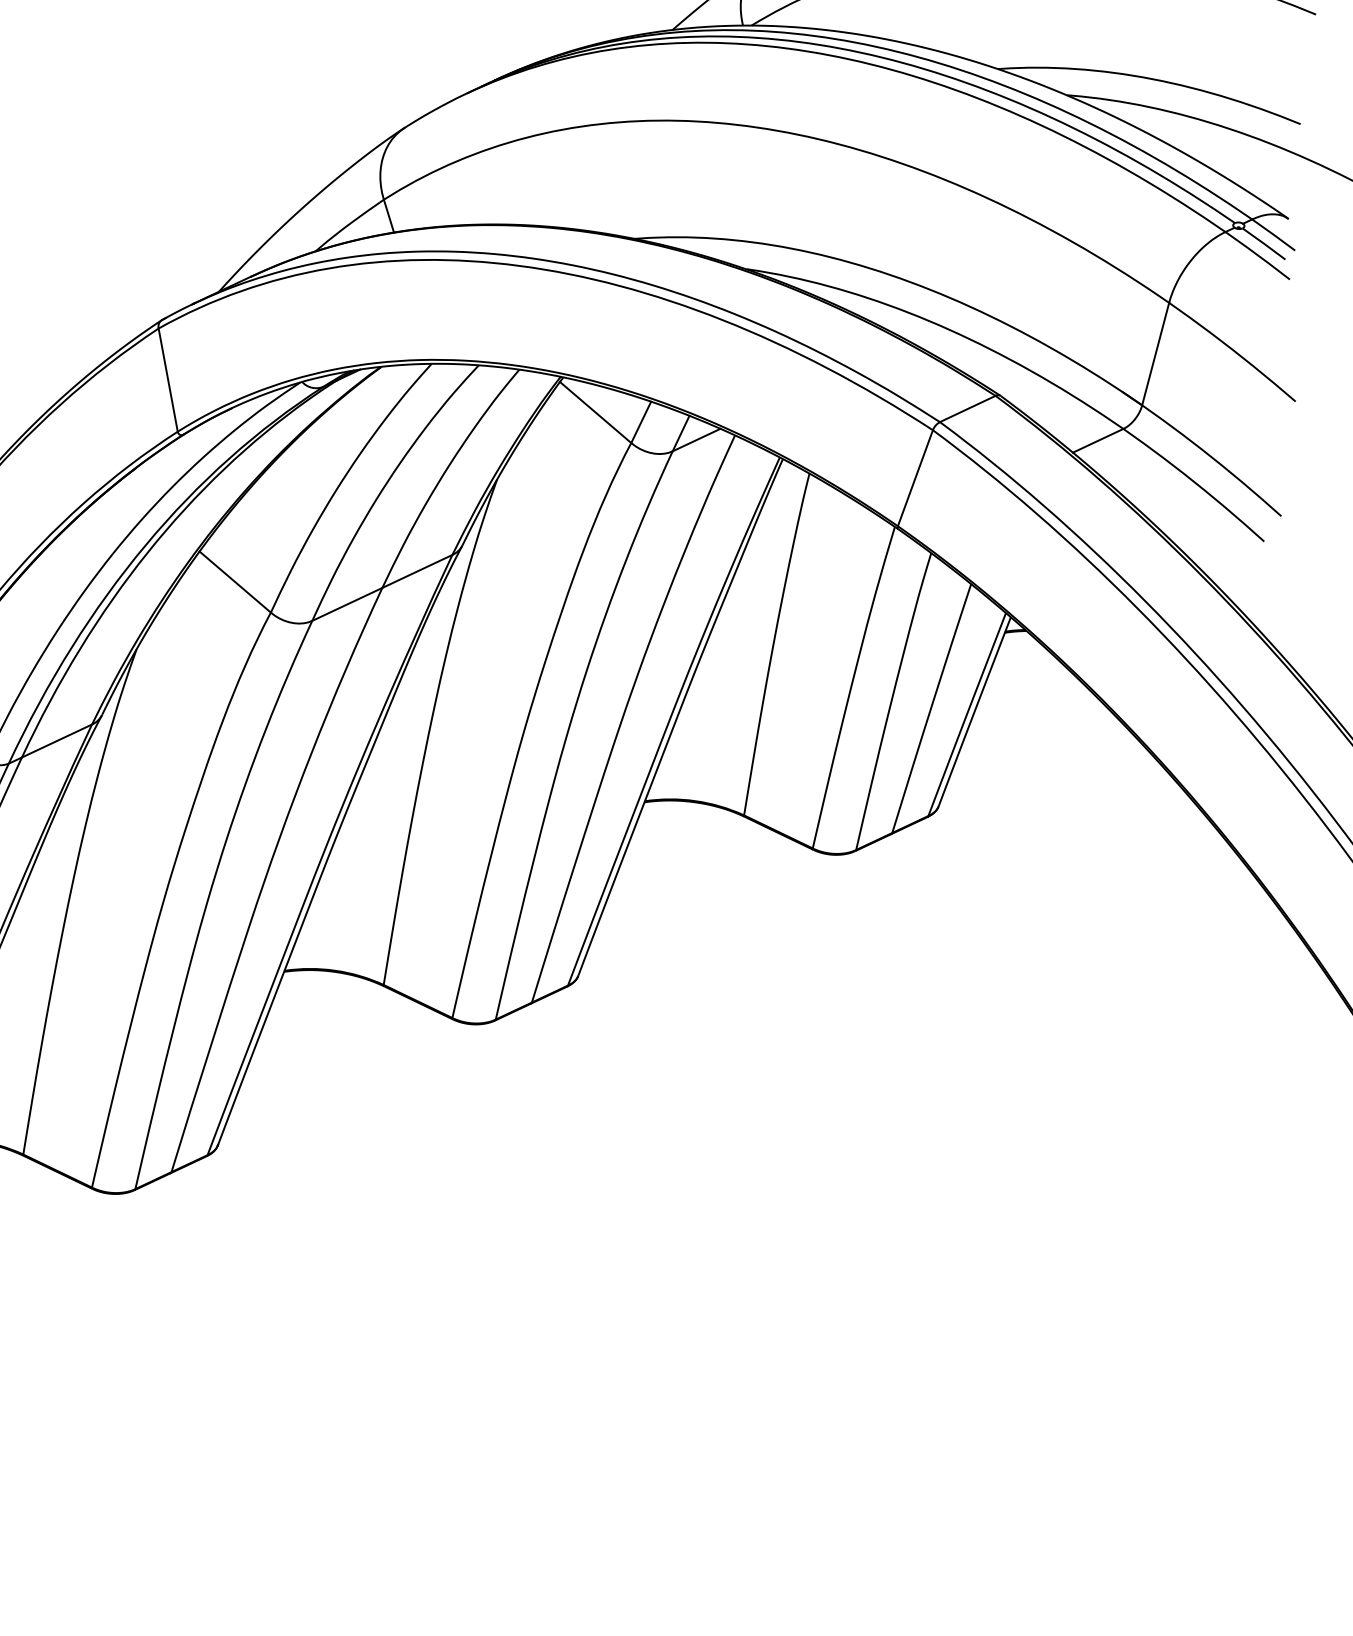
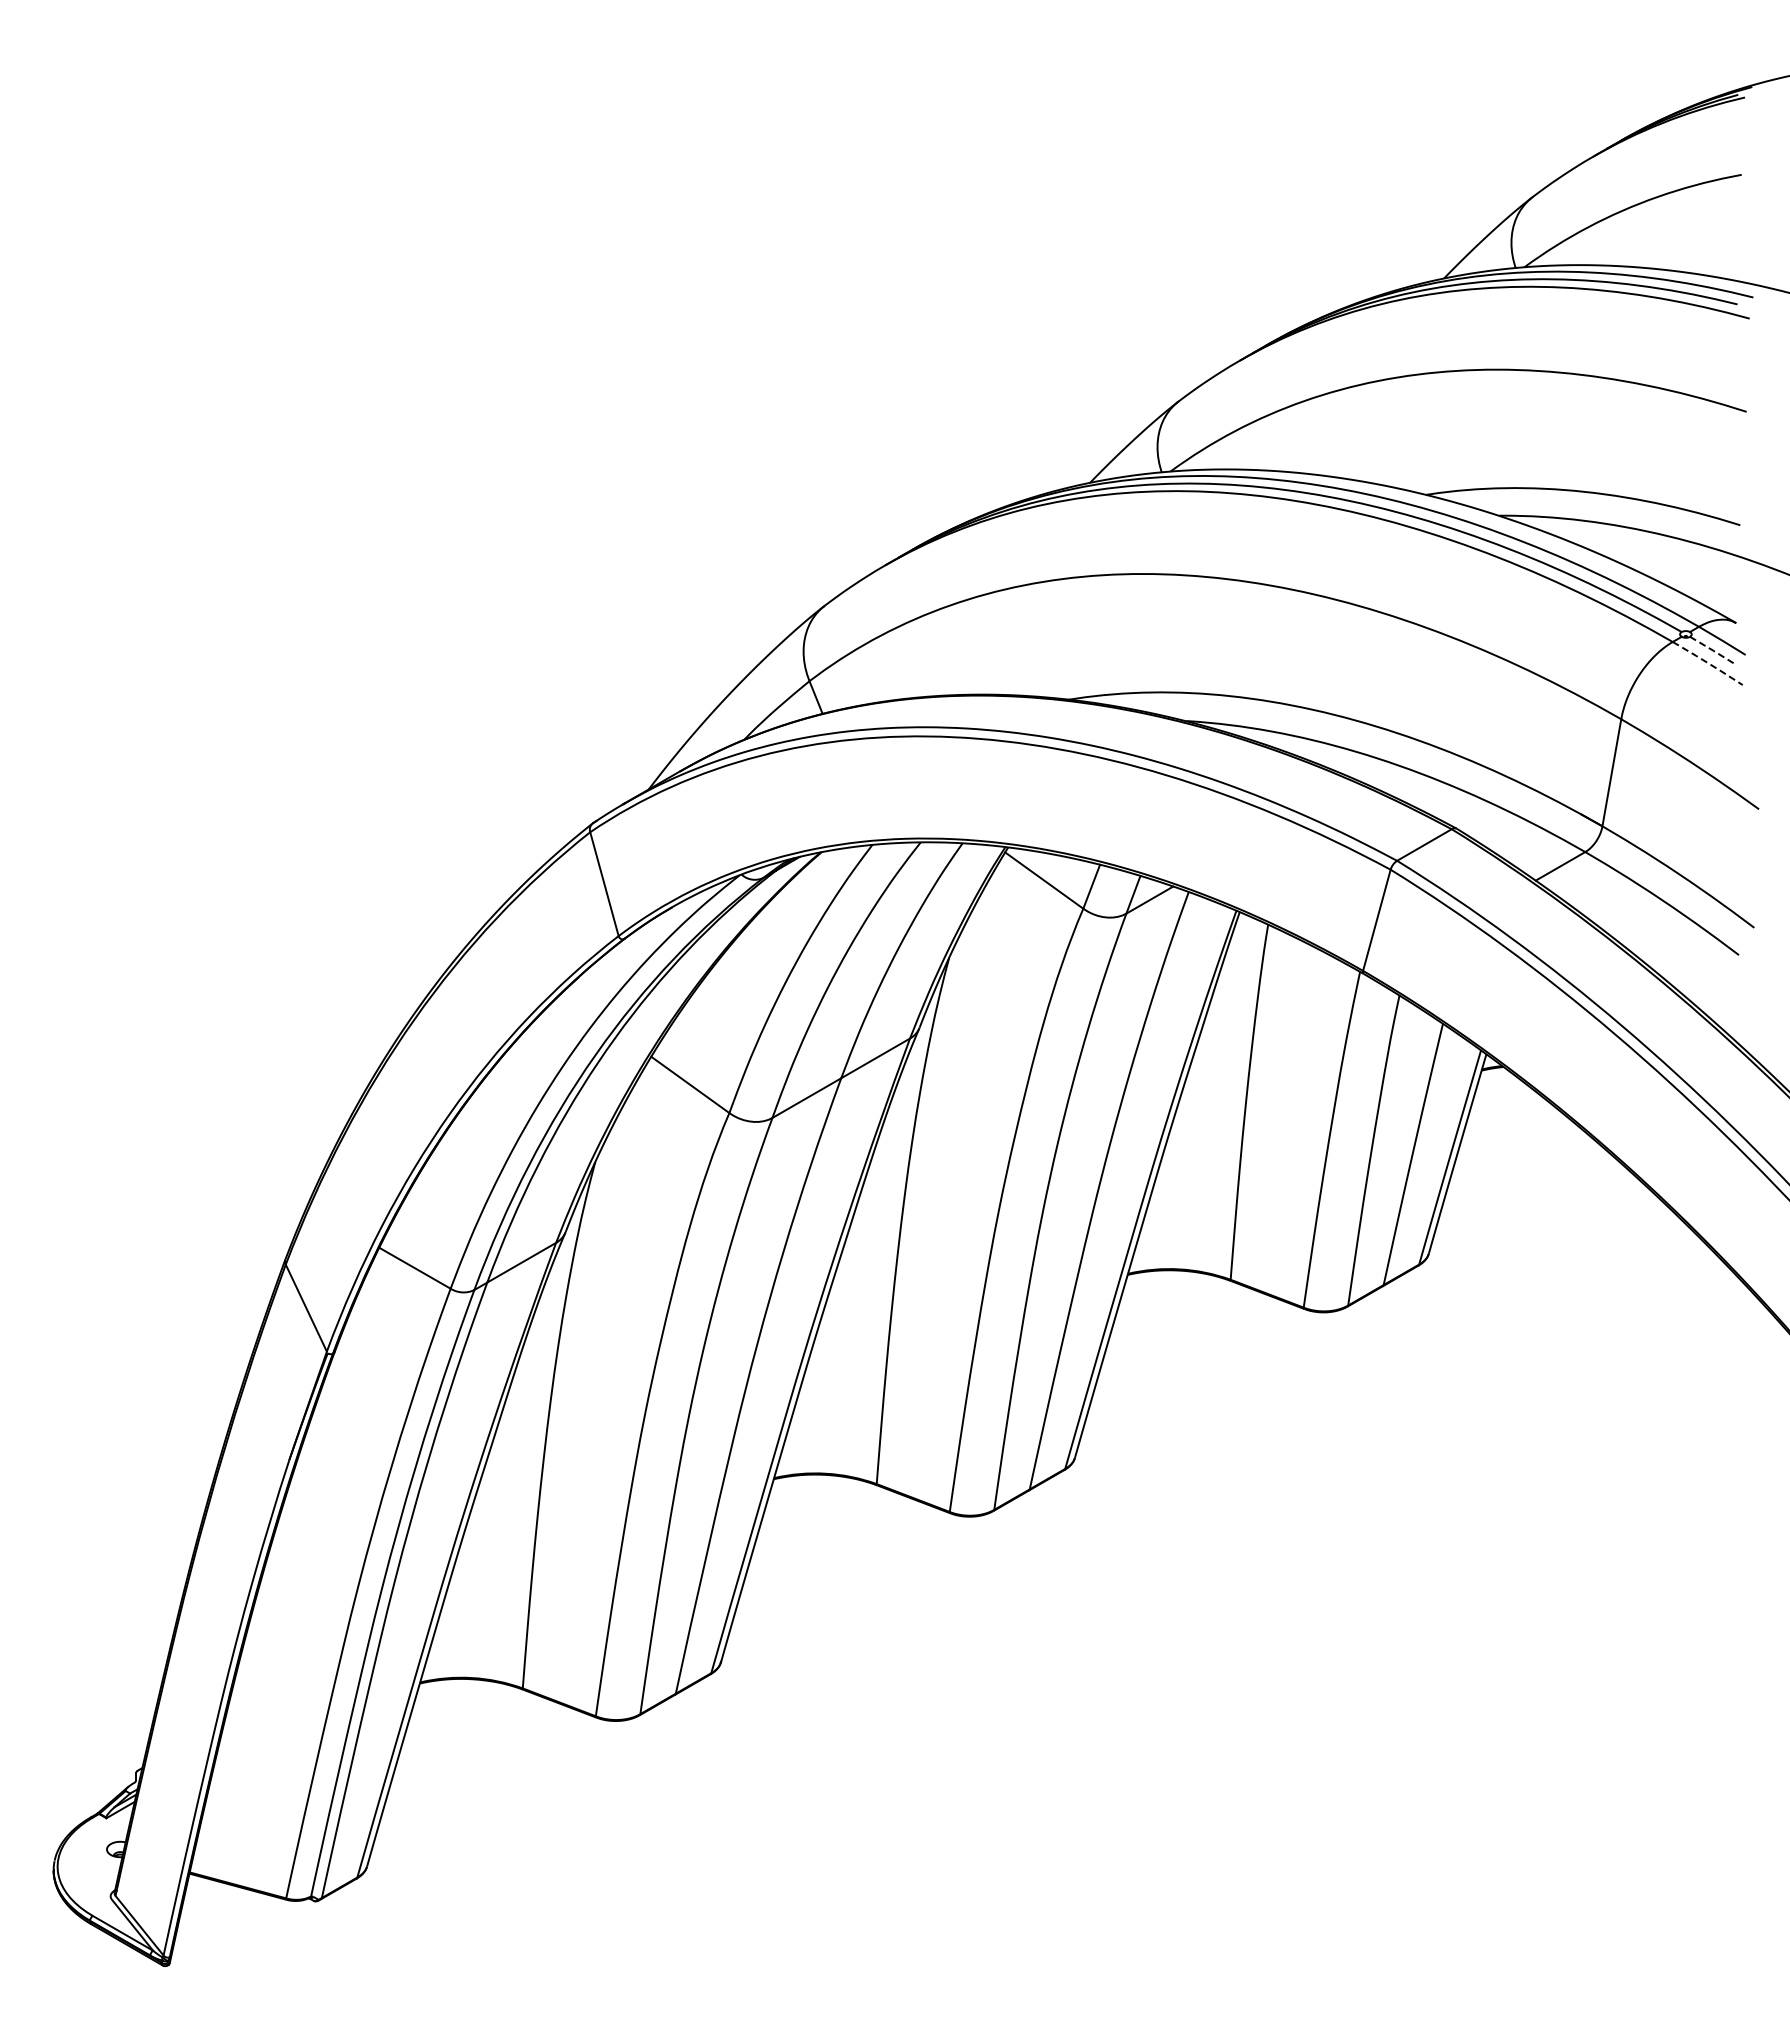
line: (1264, 243) -> (1713, 650), solid -> dashed
line: (1257, 254) -> (1707, 662), solid -> dashed

